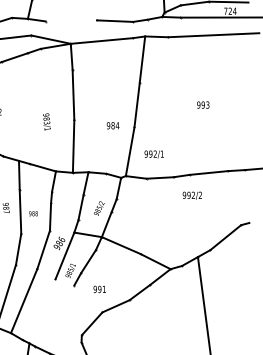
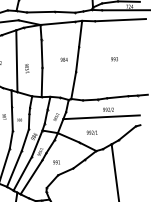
line: (70, 19) -> (40, 11), added
line: (27, 109) -> (16, 61), added
text: (111, 125) -> (63, 59), moved
text: (153, 153) -> (91, 132), moved
line: (179, 209) -> (101, 117), added
line: (38, 309) -> (22, 173), added
line: (54, 316) -> (31, 177), added

